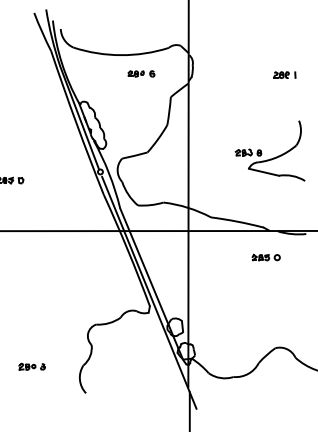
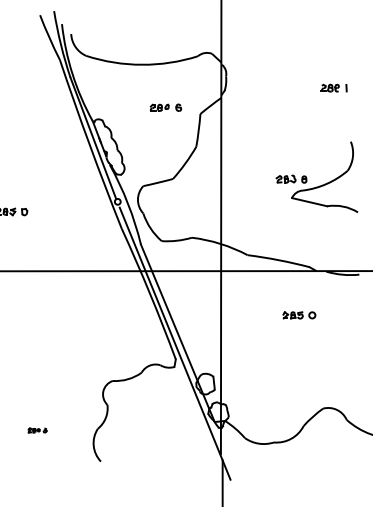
part: (141, 73) -> (165, 107), moved
part: (266, 257) -> (299, 315), moved
part: (32, 366) -> (37, 430), size x0.6

